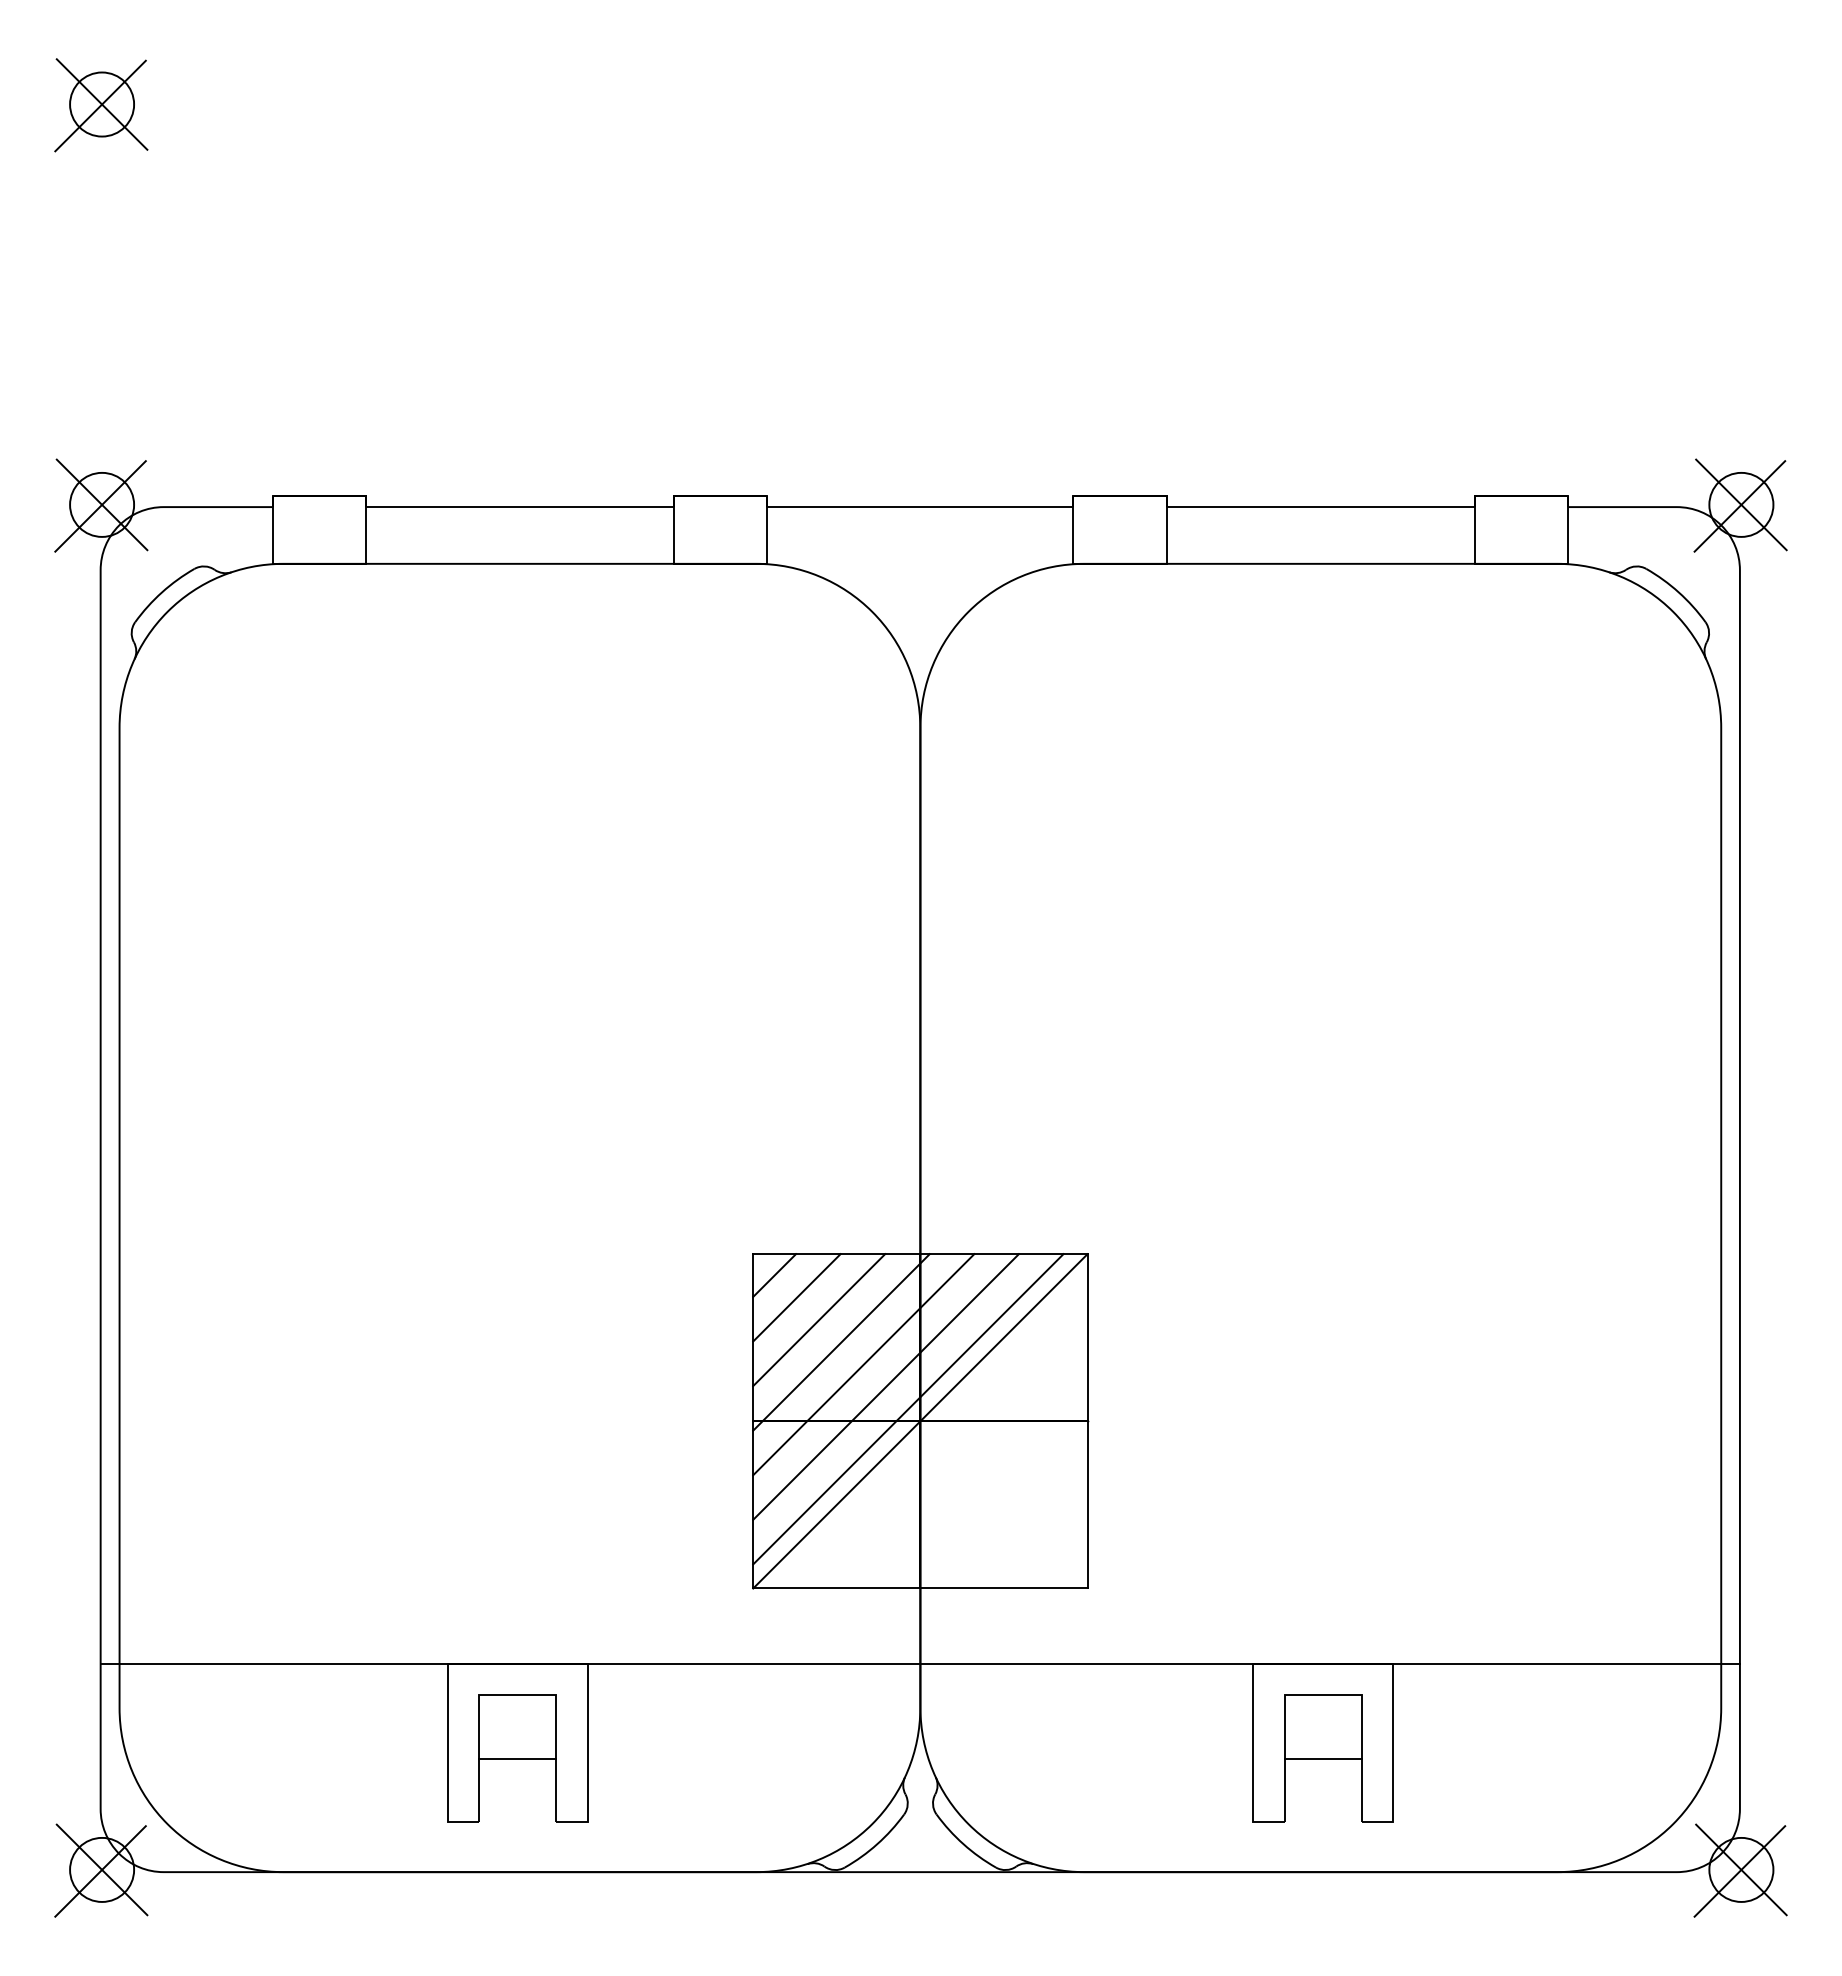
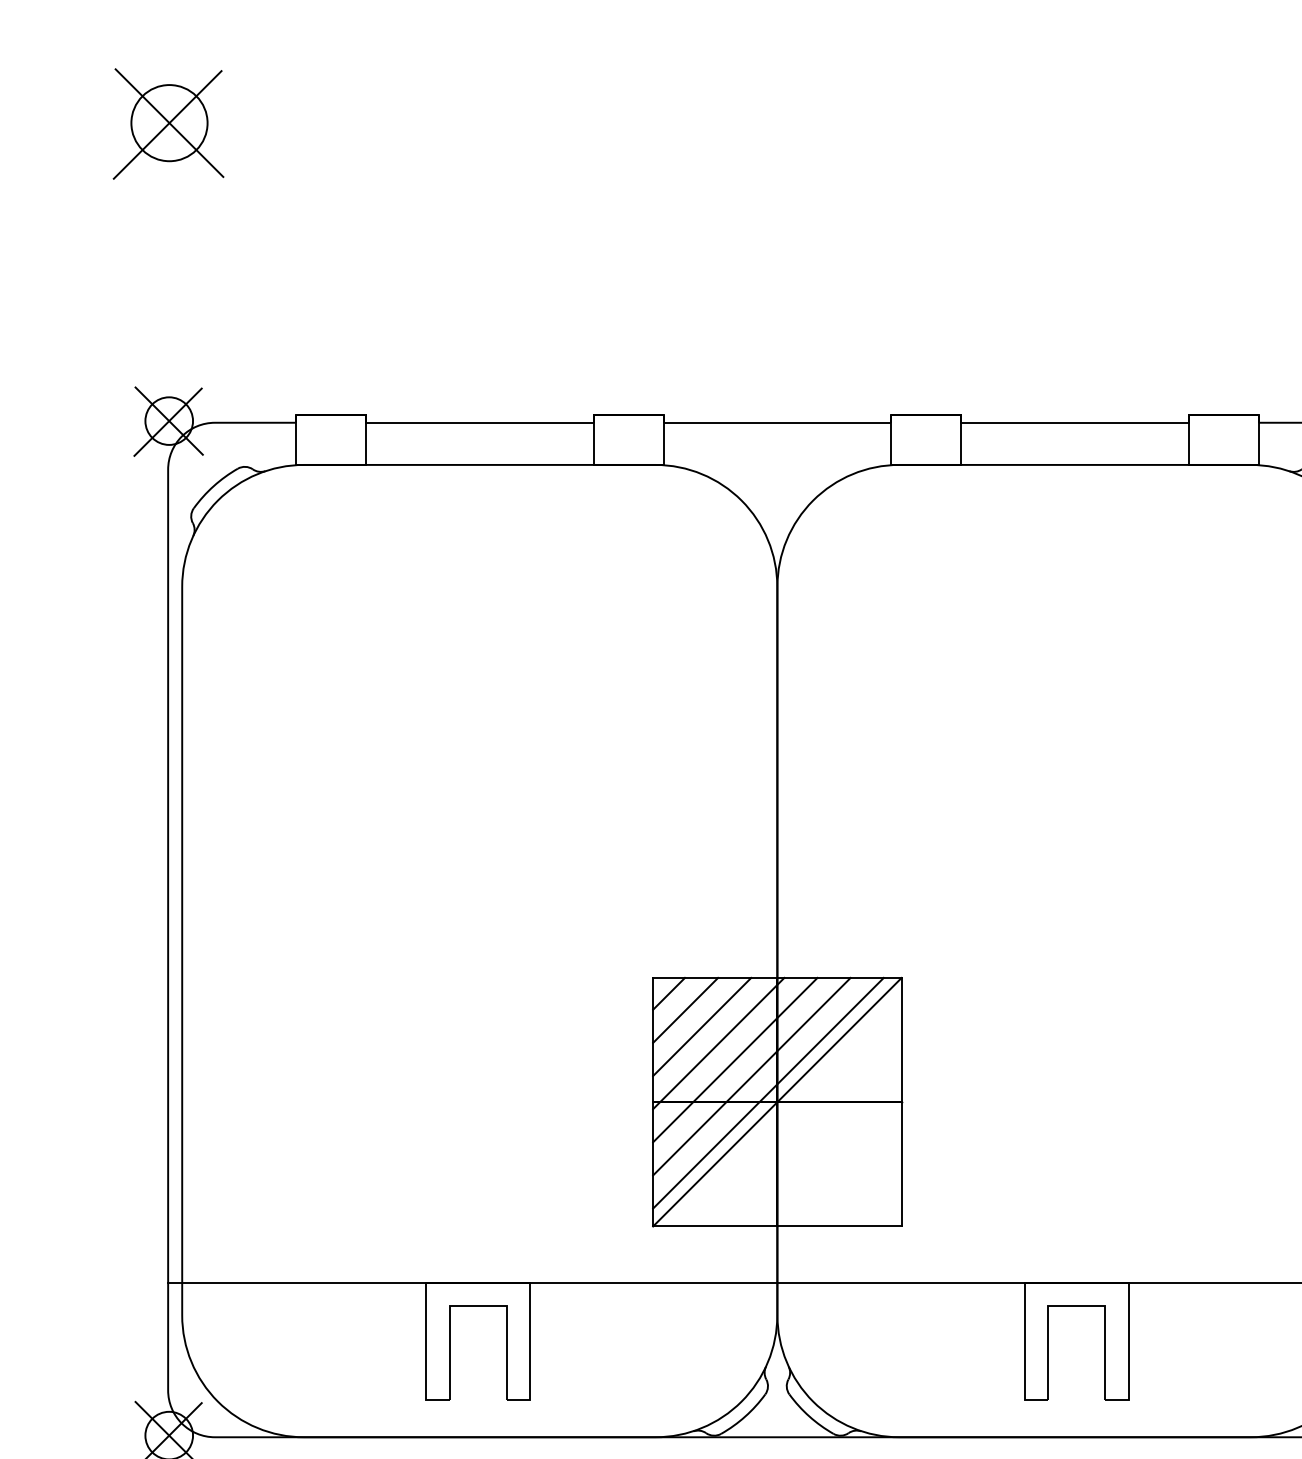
part: (101, 105) -> (168, 124), size x1.6
line: (517, 1758) -> (477, 1352), removed
line: (1322, 1758) -> (1076, 1352), removed

